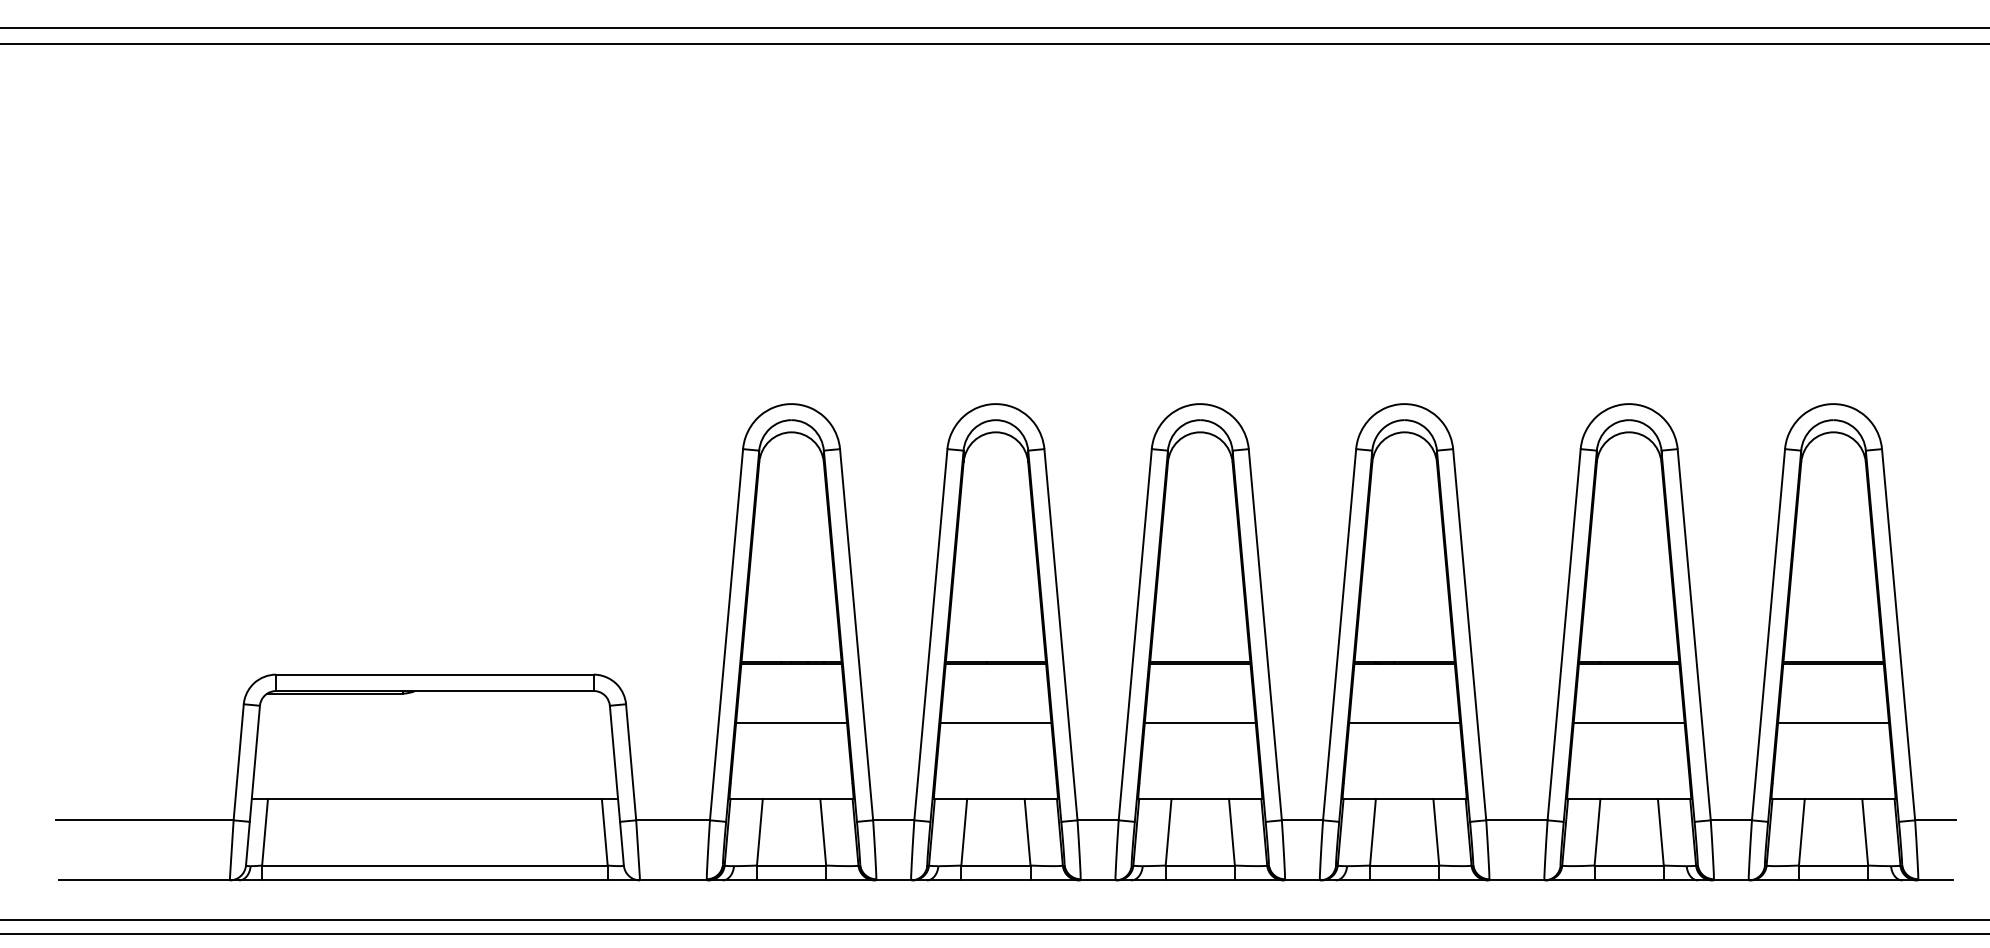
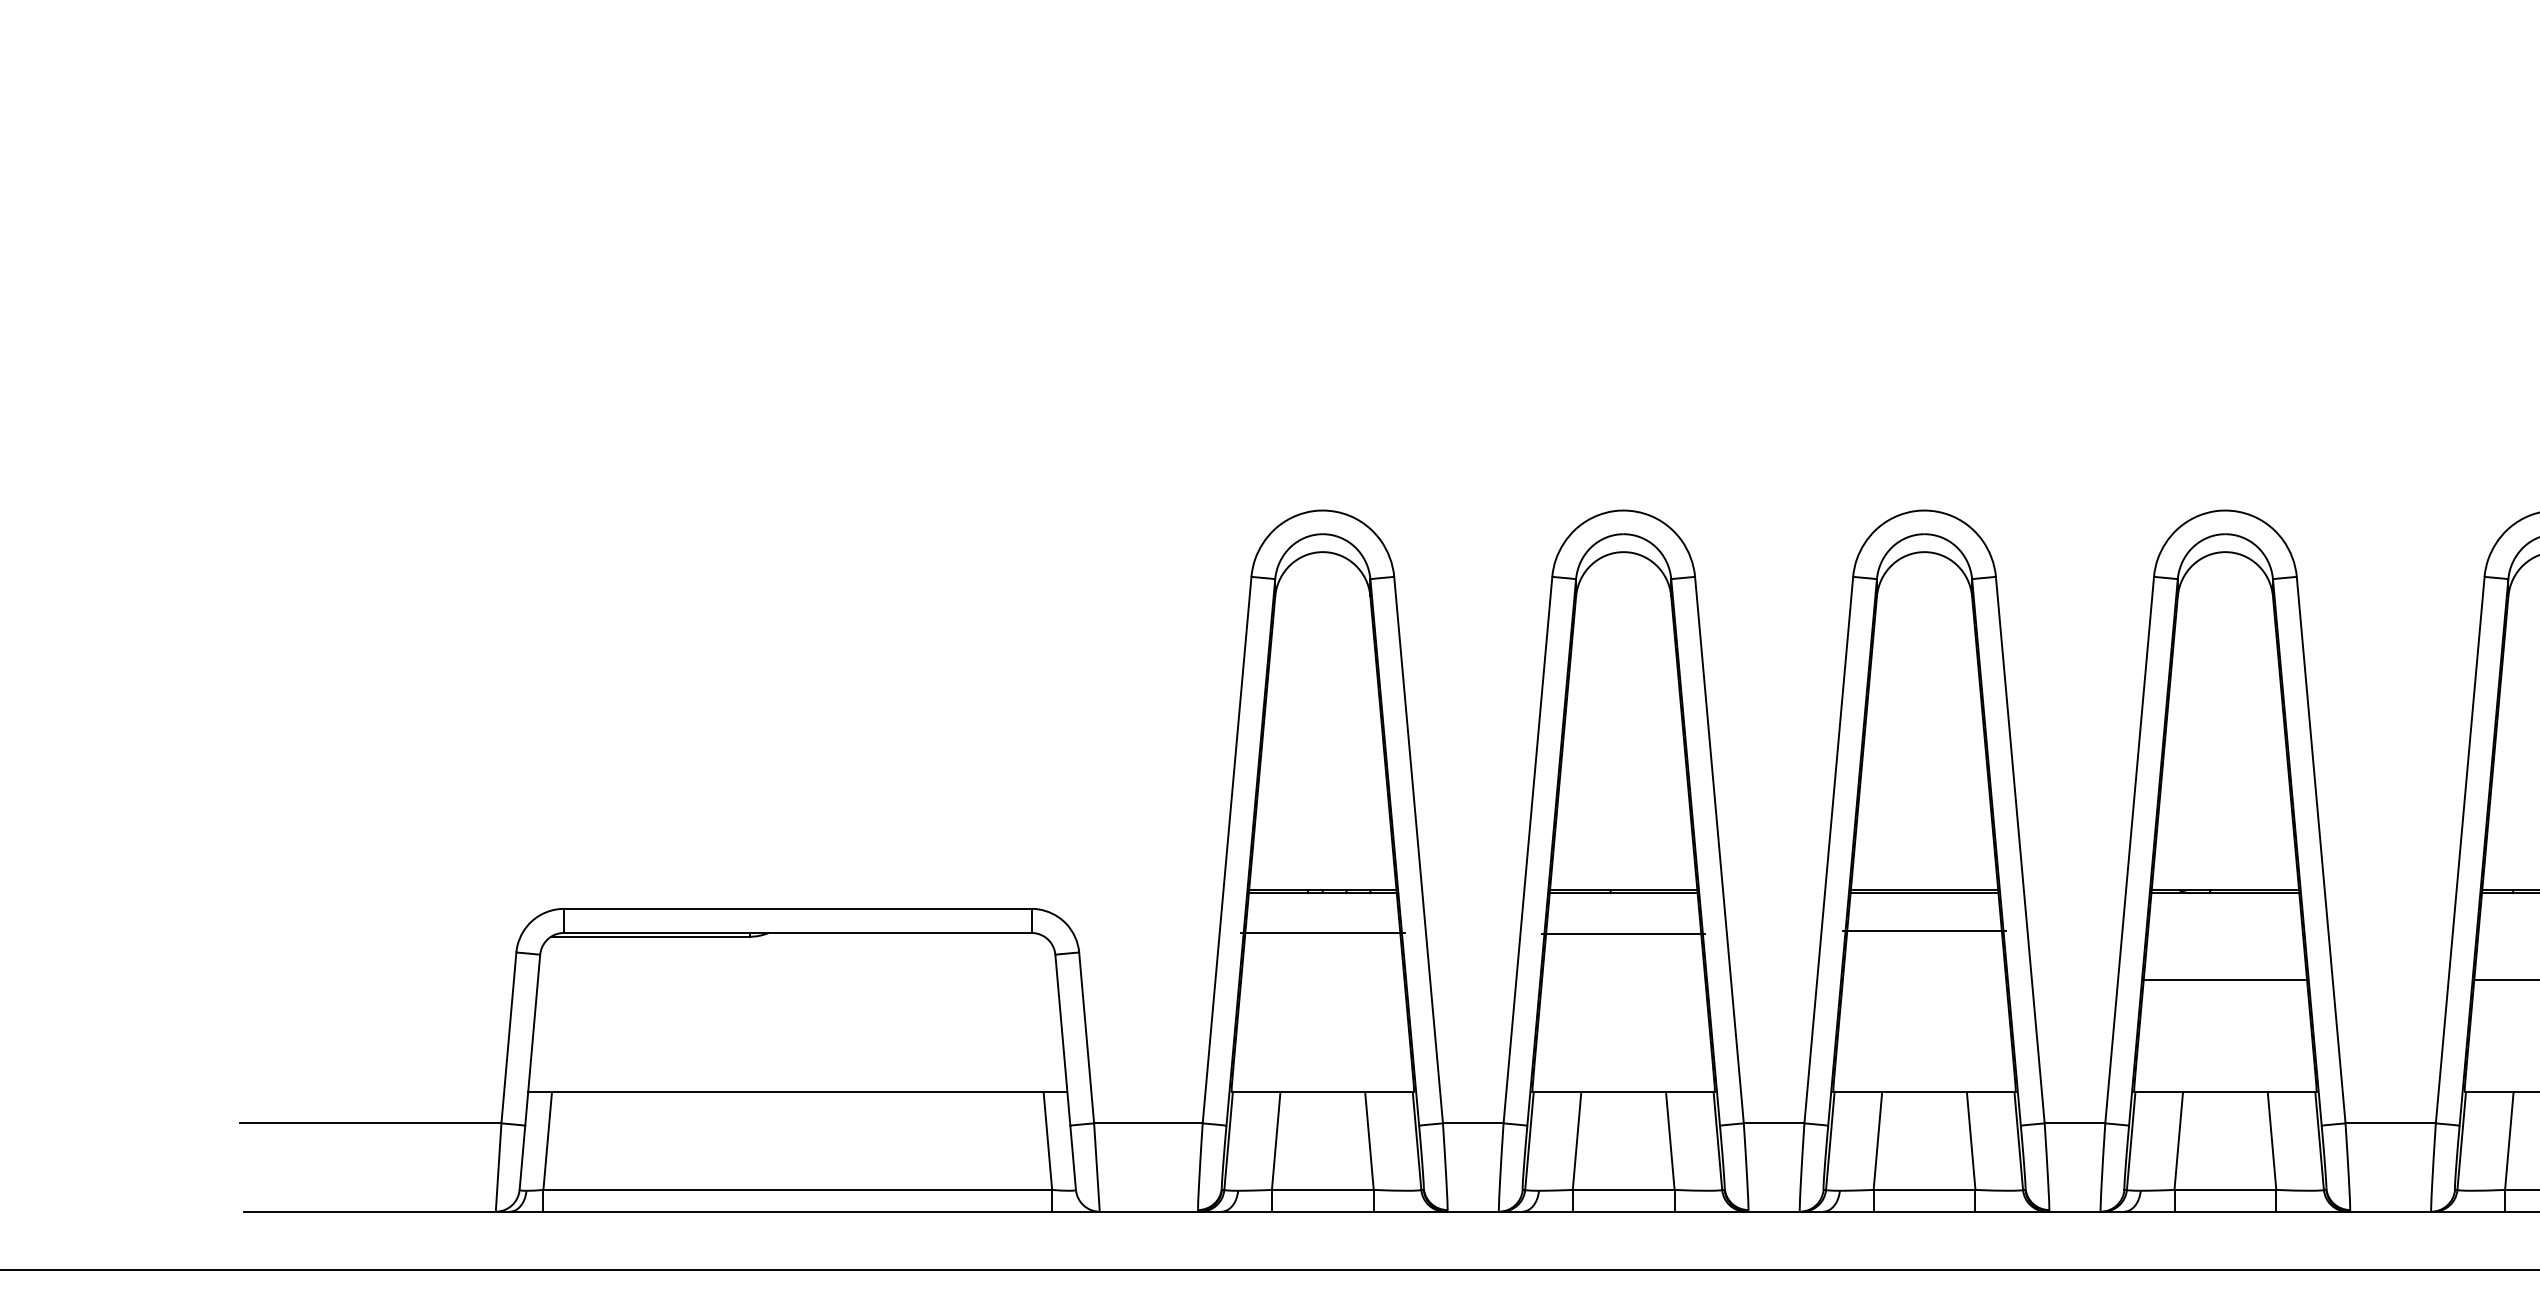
line: (791, 722) -> (1322, 932), moved
line: (995, 722) -> (1623, 933), moved
line: (1199, 722) -> (1923, 930), moved

